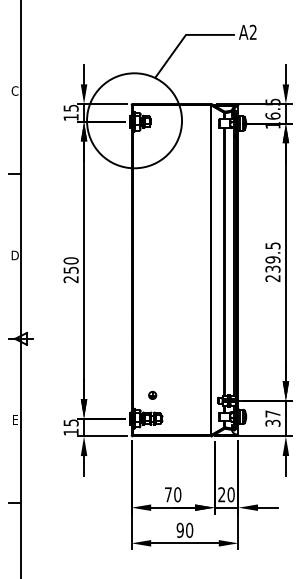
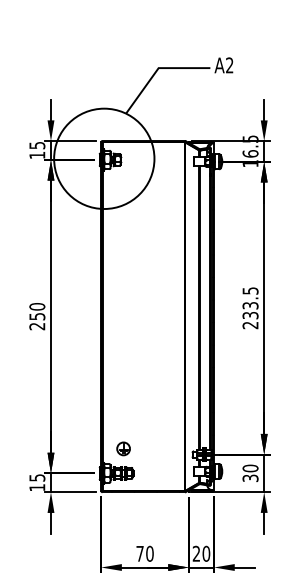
text: (272, 259) -> (250, 305), 239.5 -> 233.5
part: (152, 395) -> (123, 448), size x1.67
text: (272, 413) -> (250, 468), 37 -> 30

